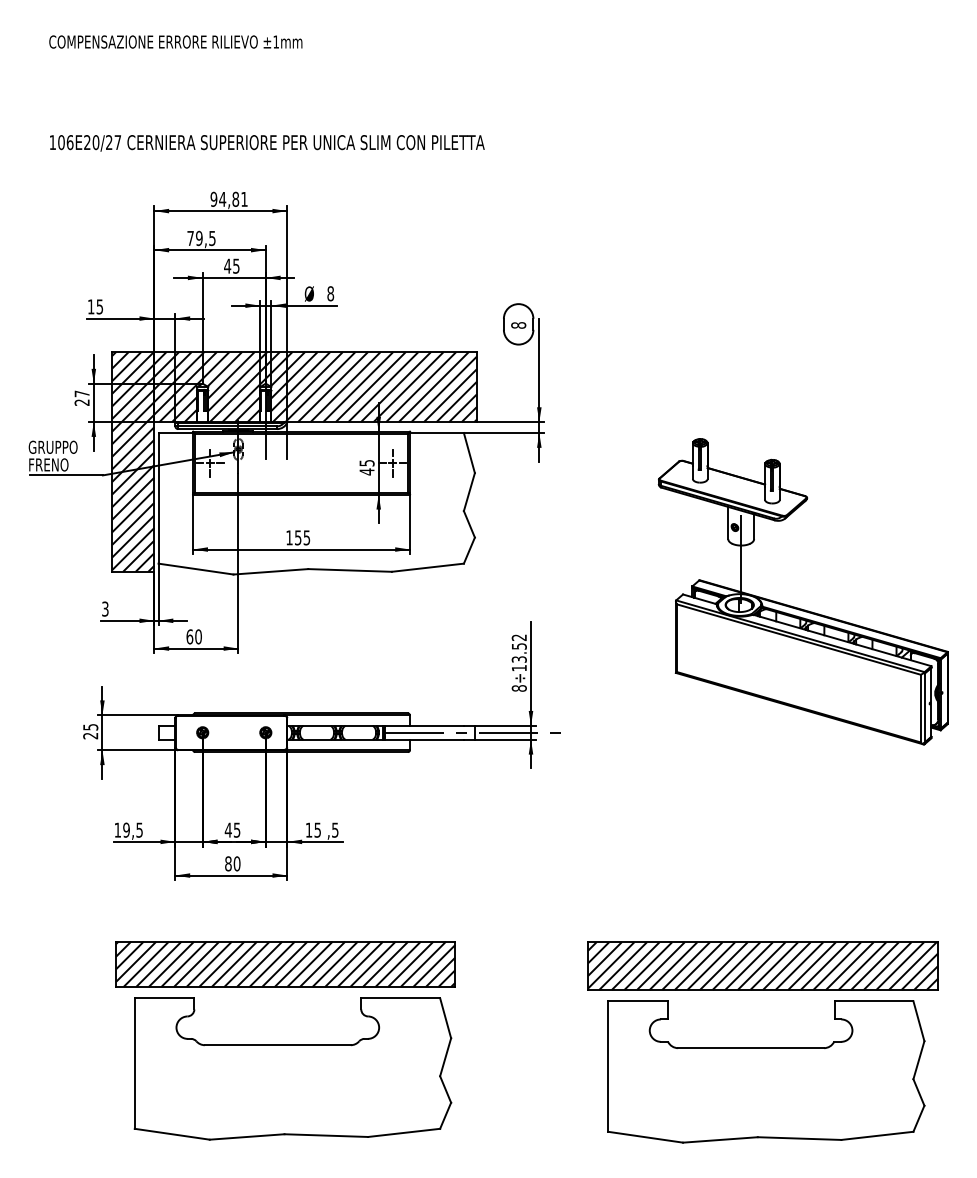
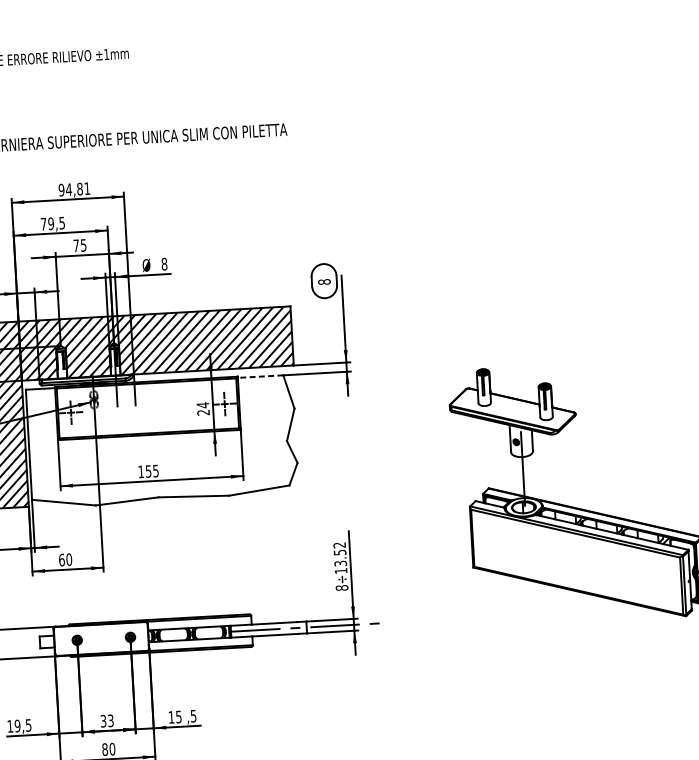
text: (227, 265) -> (76, 245), 45 -> 75
line: (436, 433) -> (260, 377), solid -> dashed
text: (366, 467) -> (202, 408), 45 -> 24
text: (232, 829) -> (106, 720), 45 -> 33

